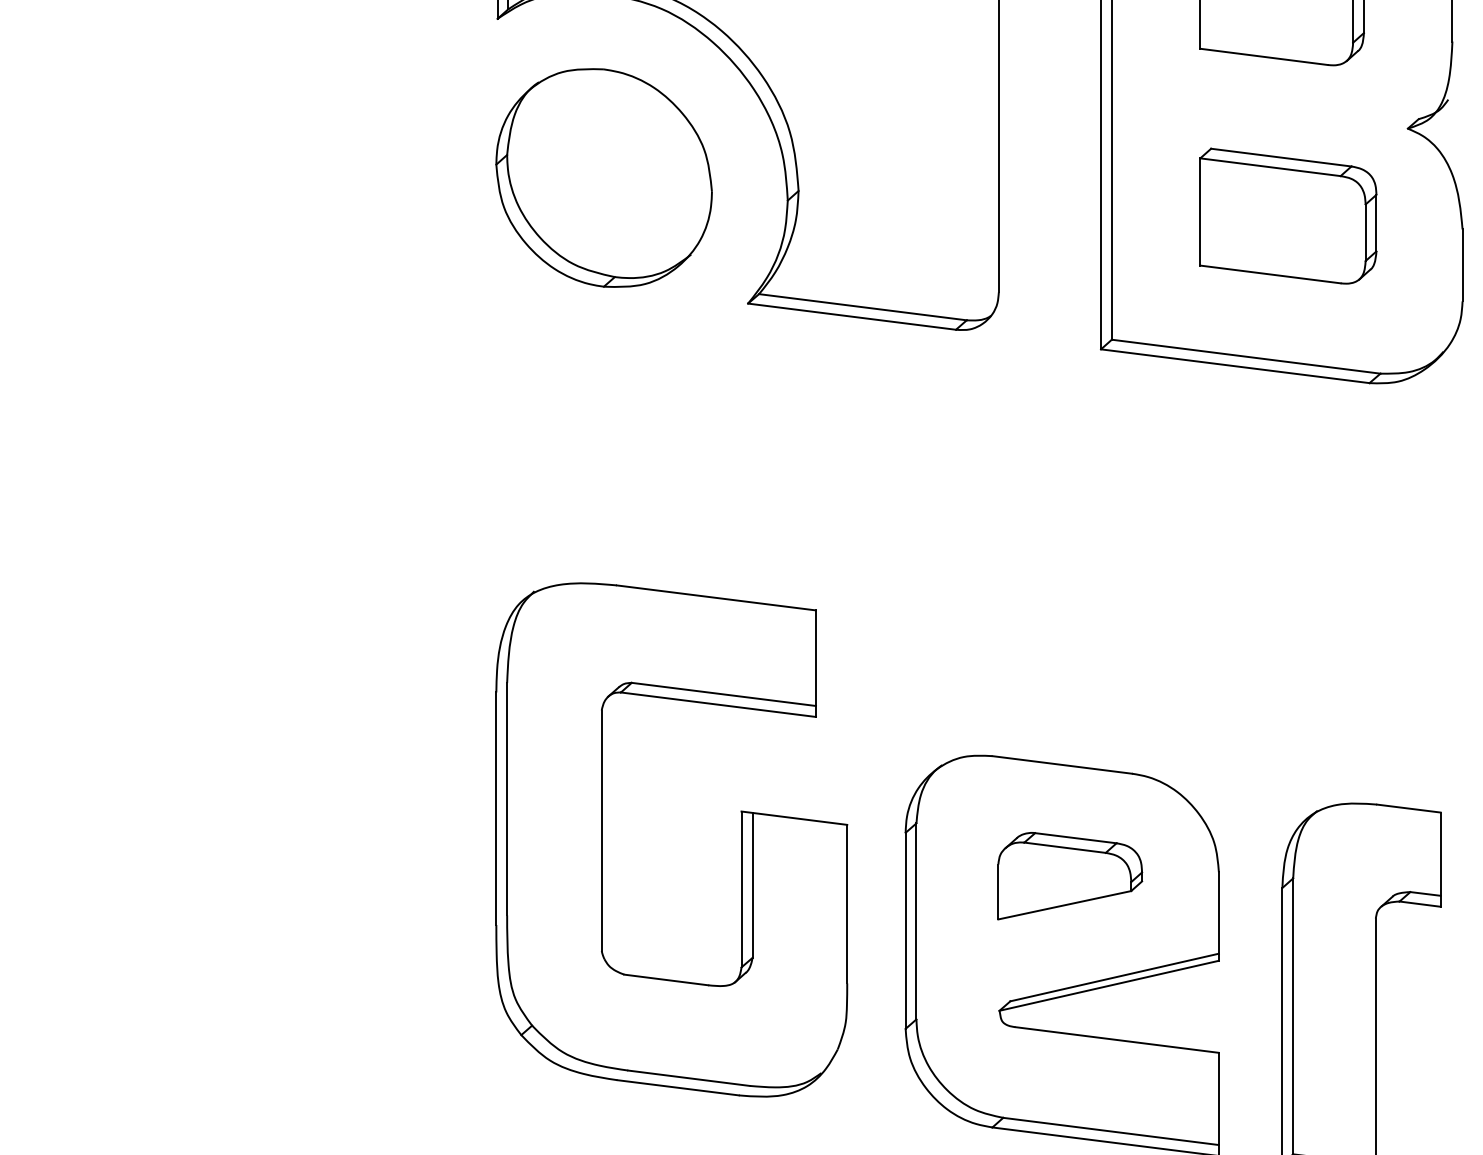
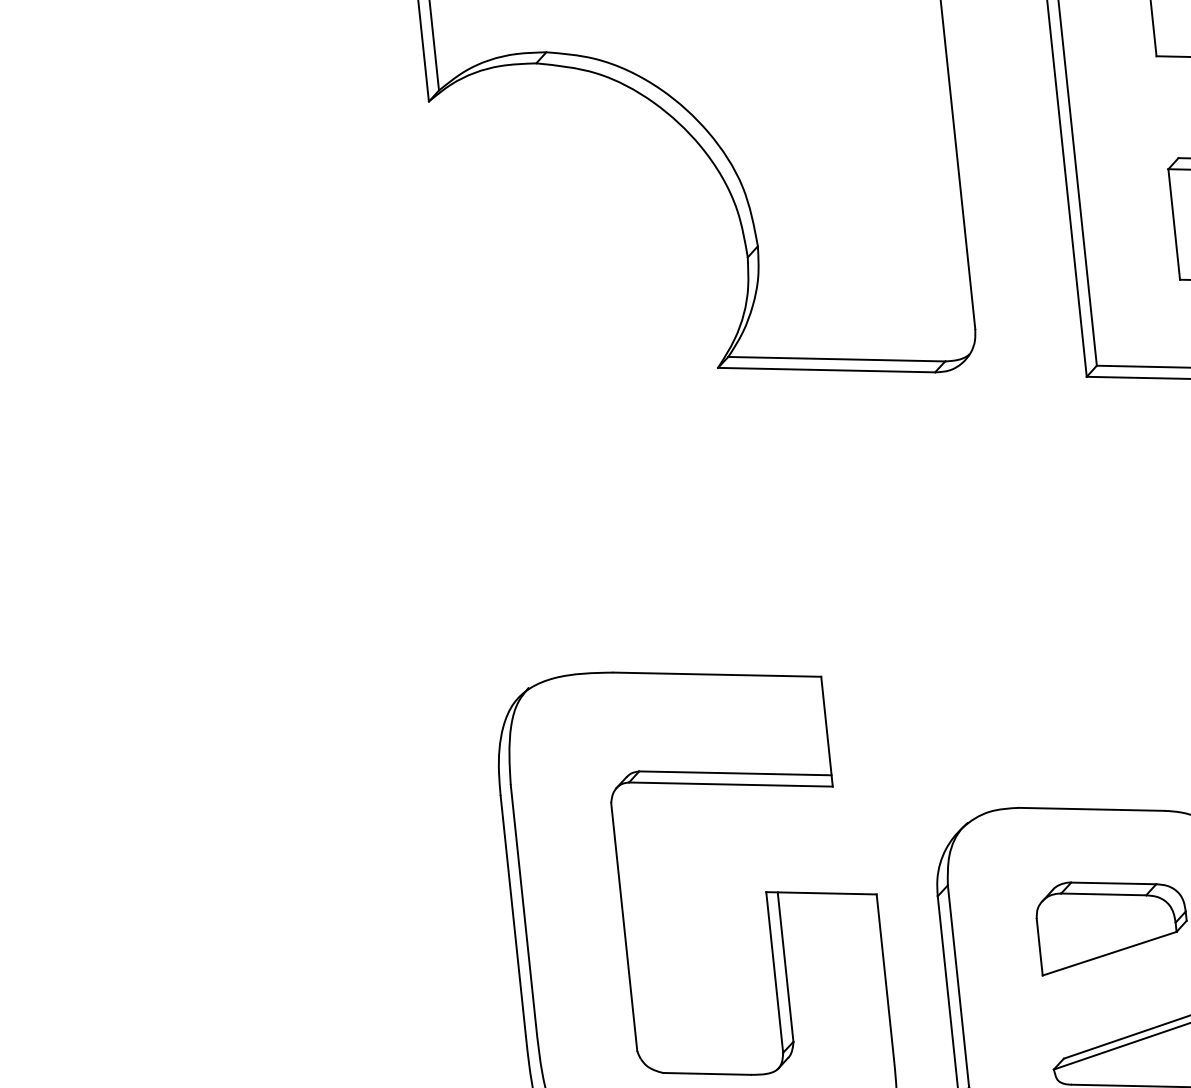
part: (603, 177) -> (555, 253), removed

